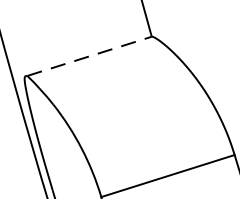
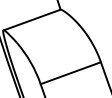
line: (89, 55) -> (32, 19), dashed -> solid

